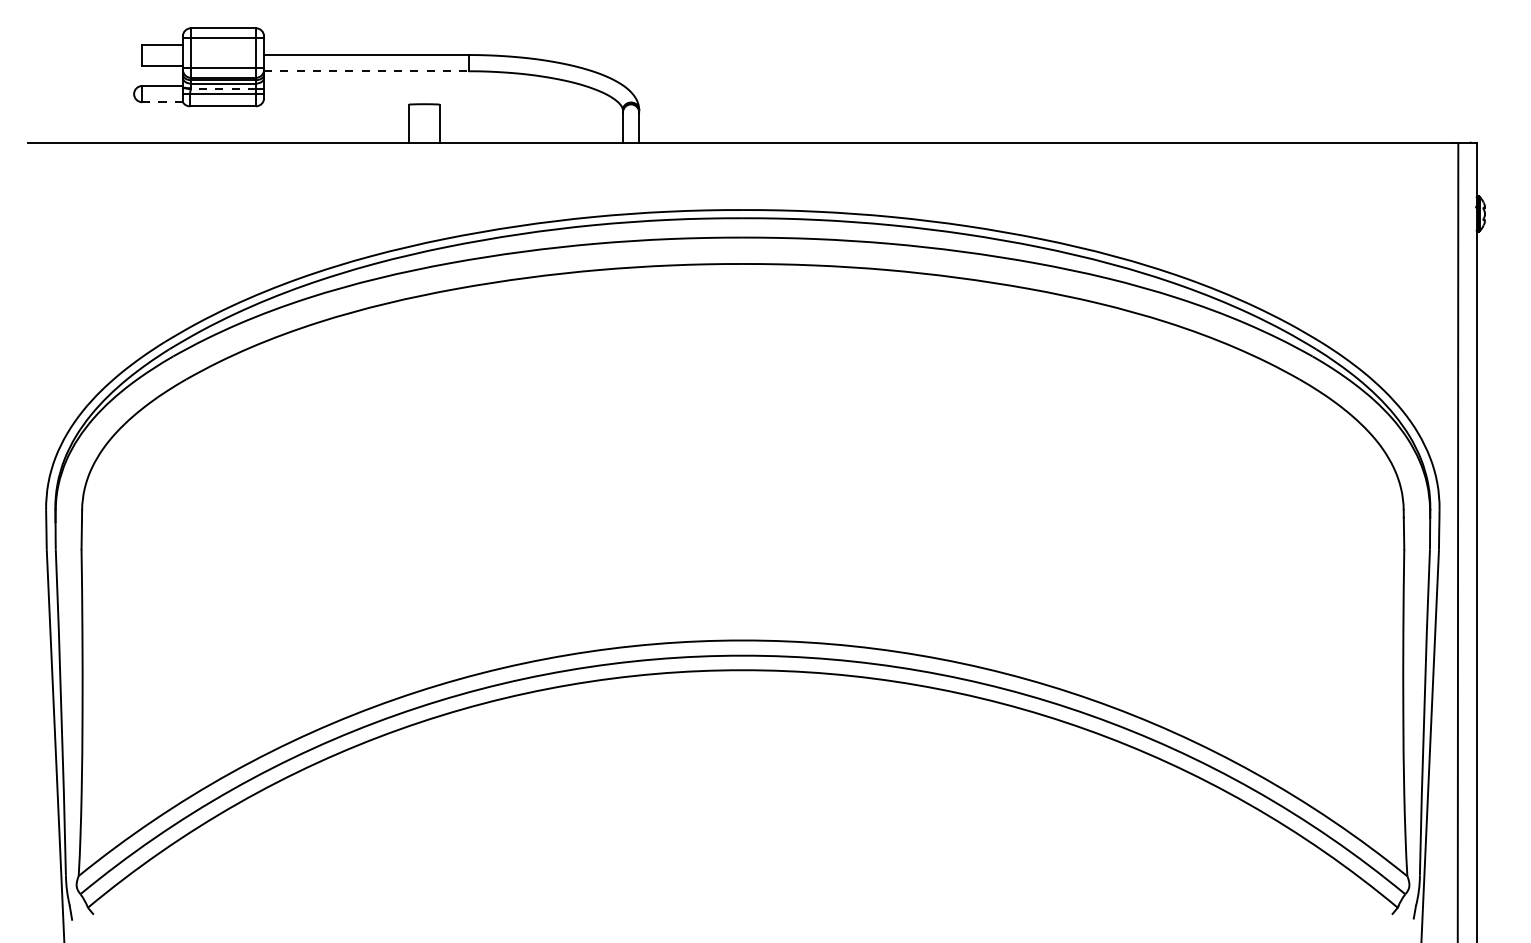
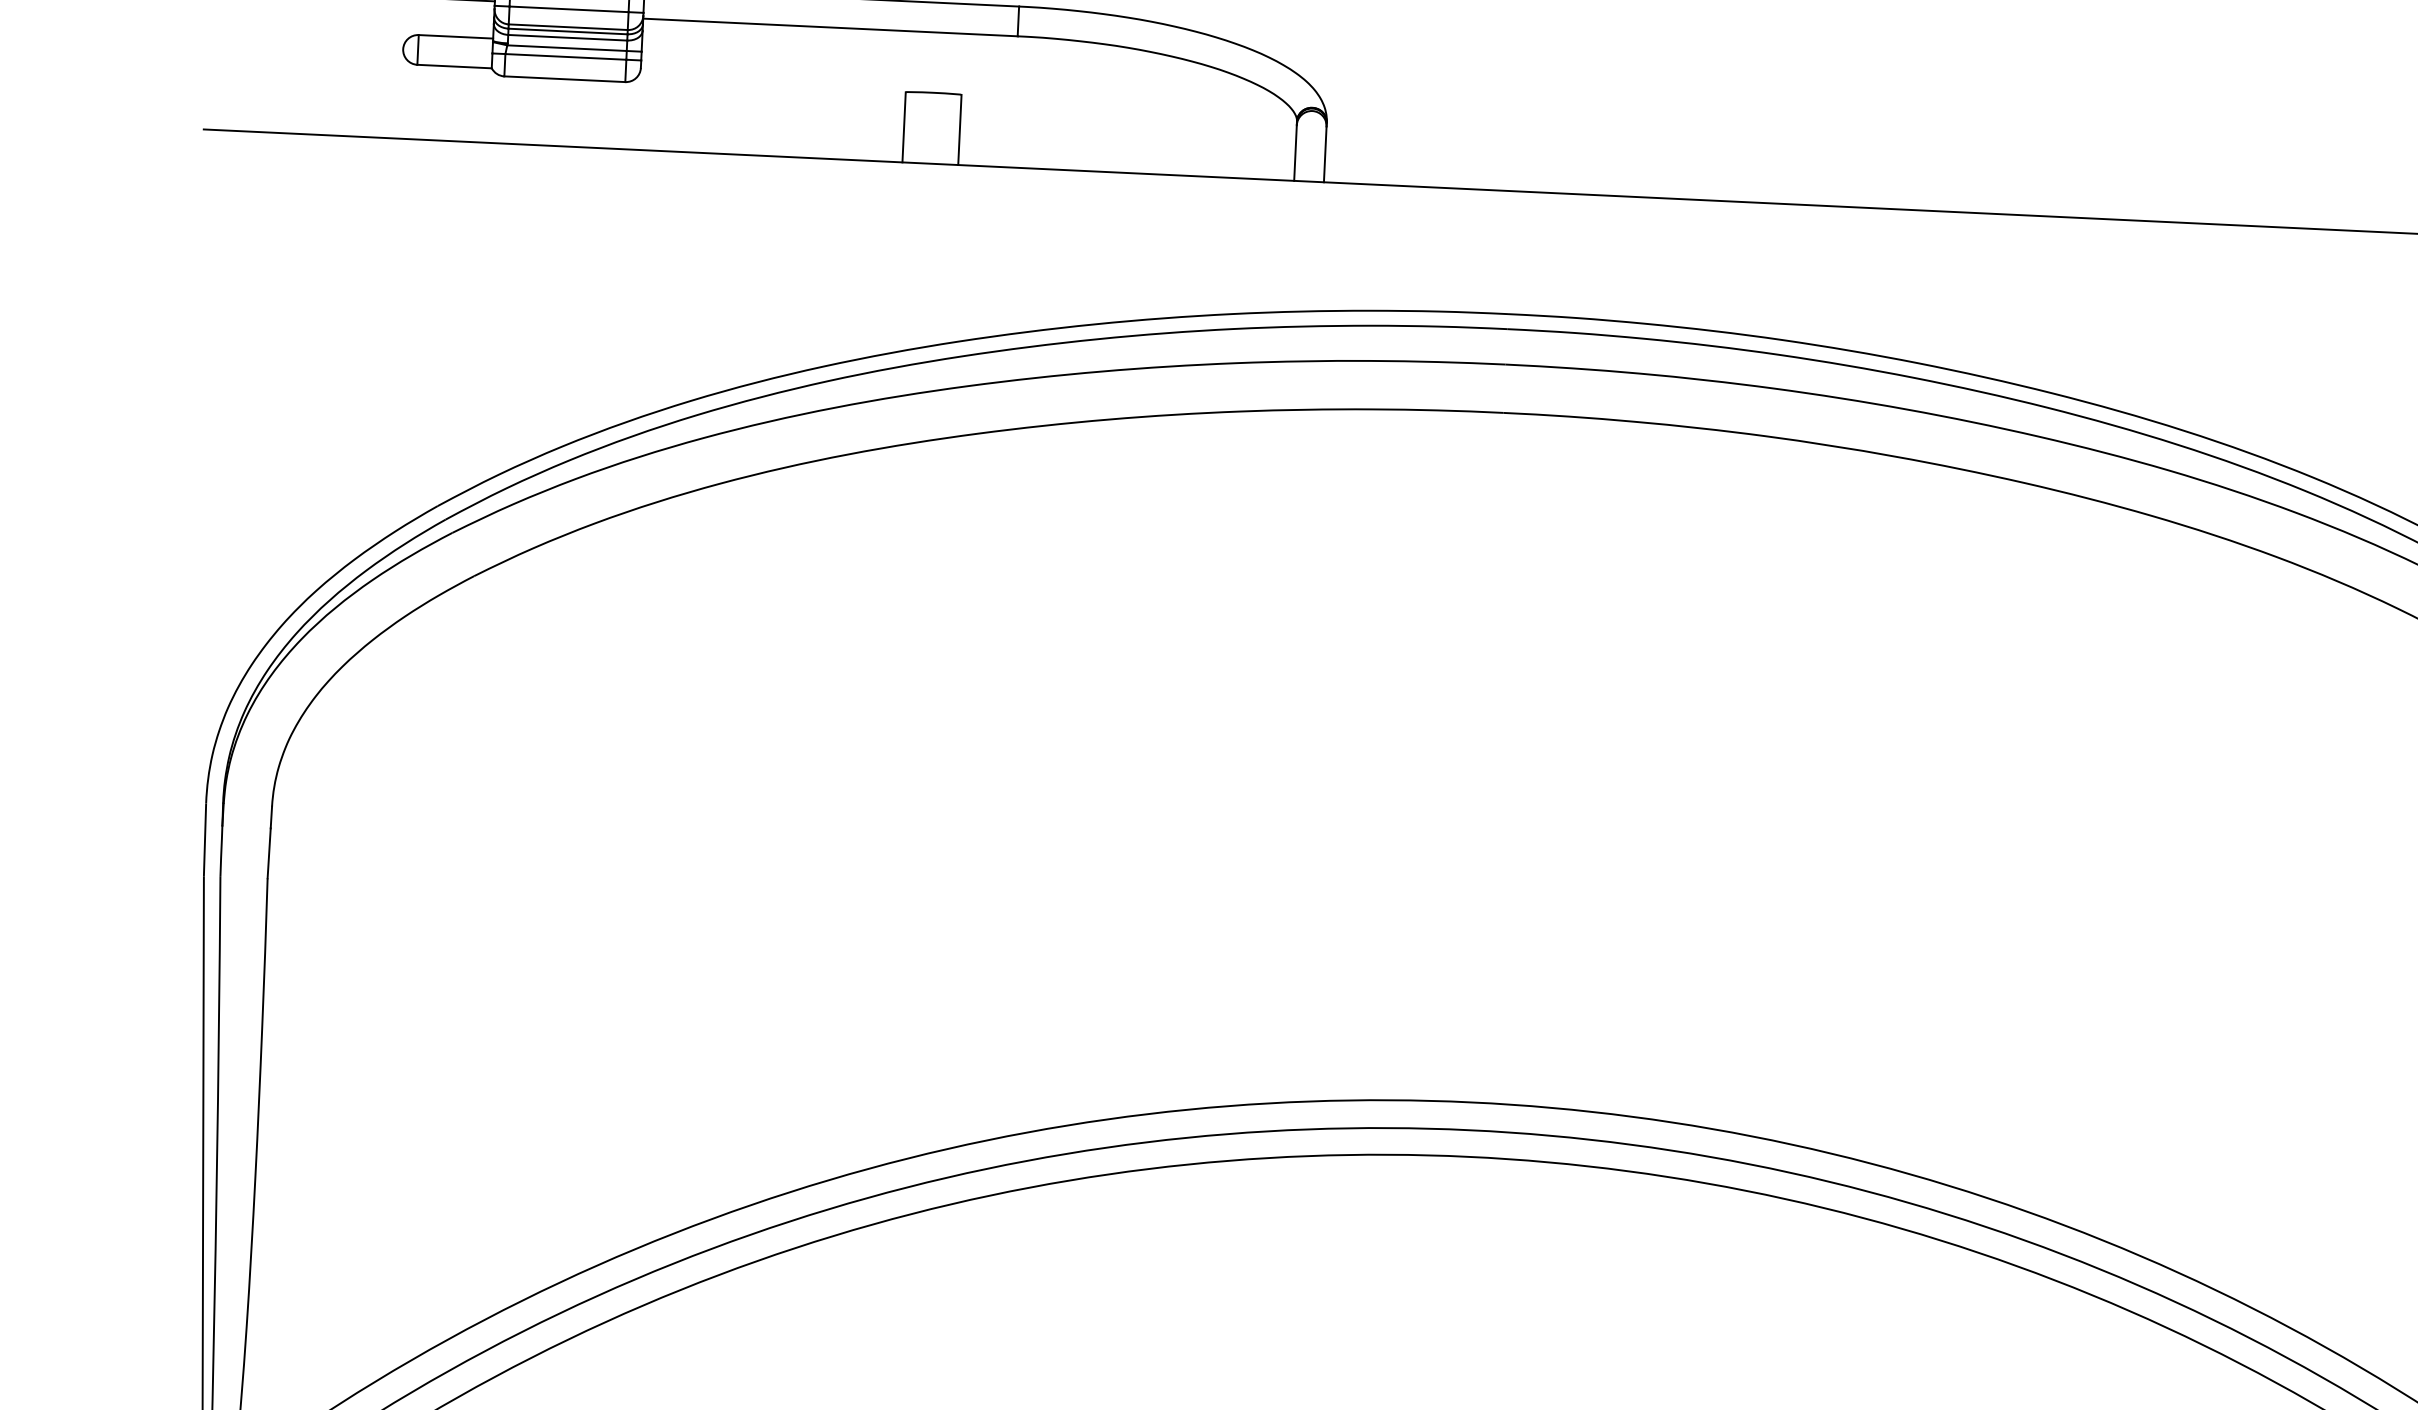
line: (366, 71) -> (830, 27), dashed -> solid
line: (223, 89) -> (567, 48), dashed -> solid
line: (163, 102) -> (456, 67), dashed -> solid

